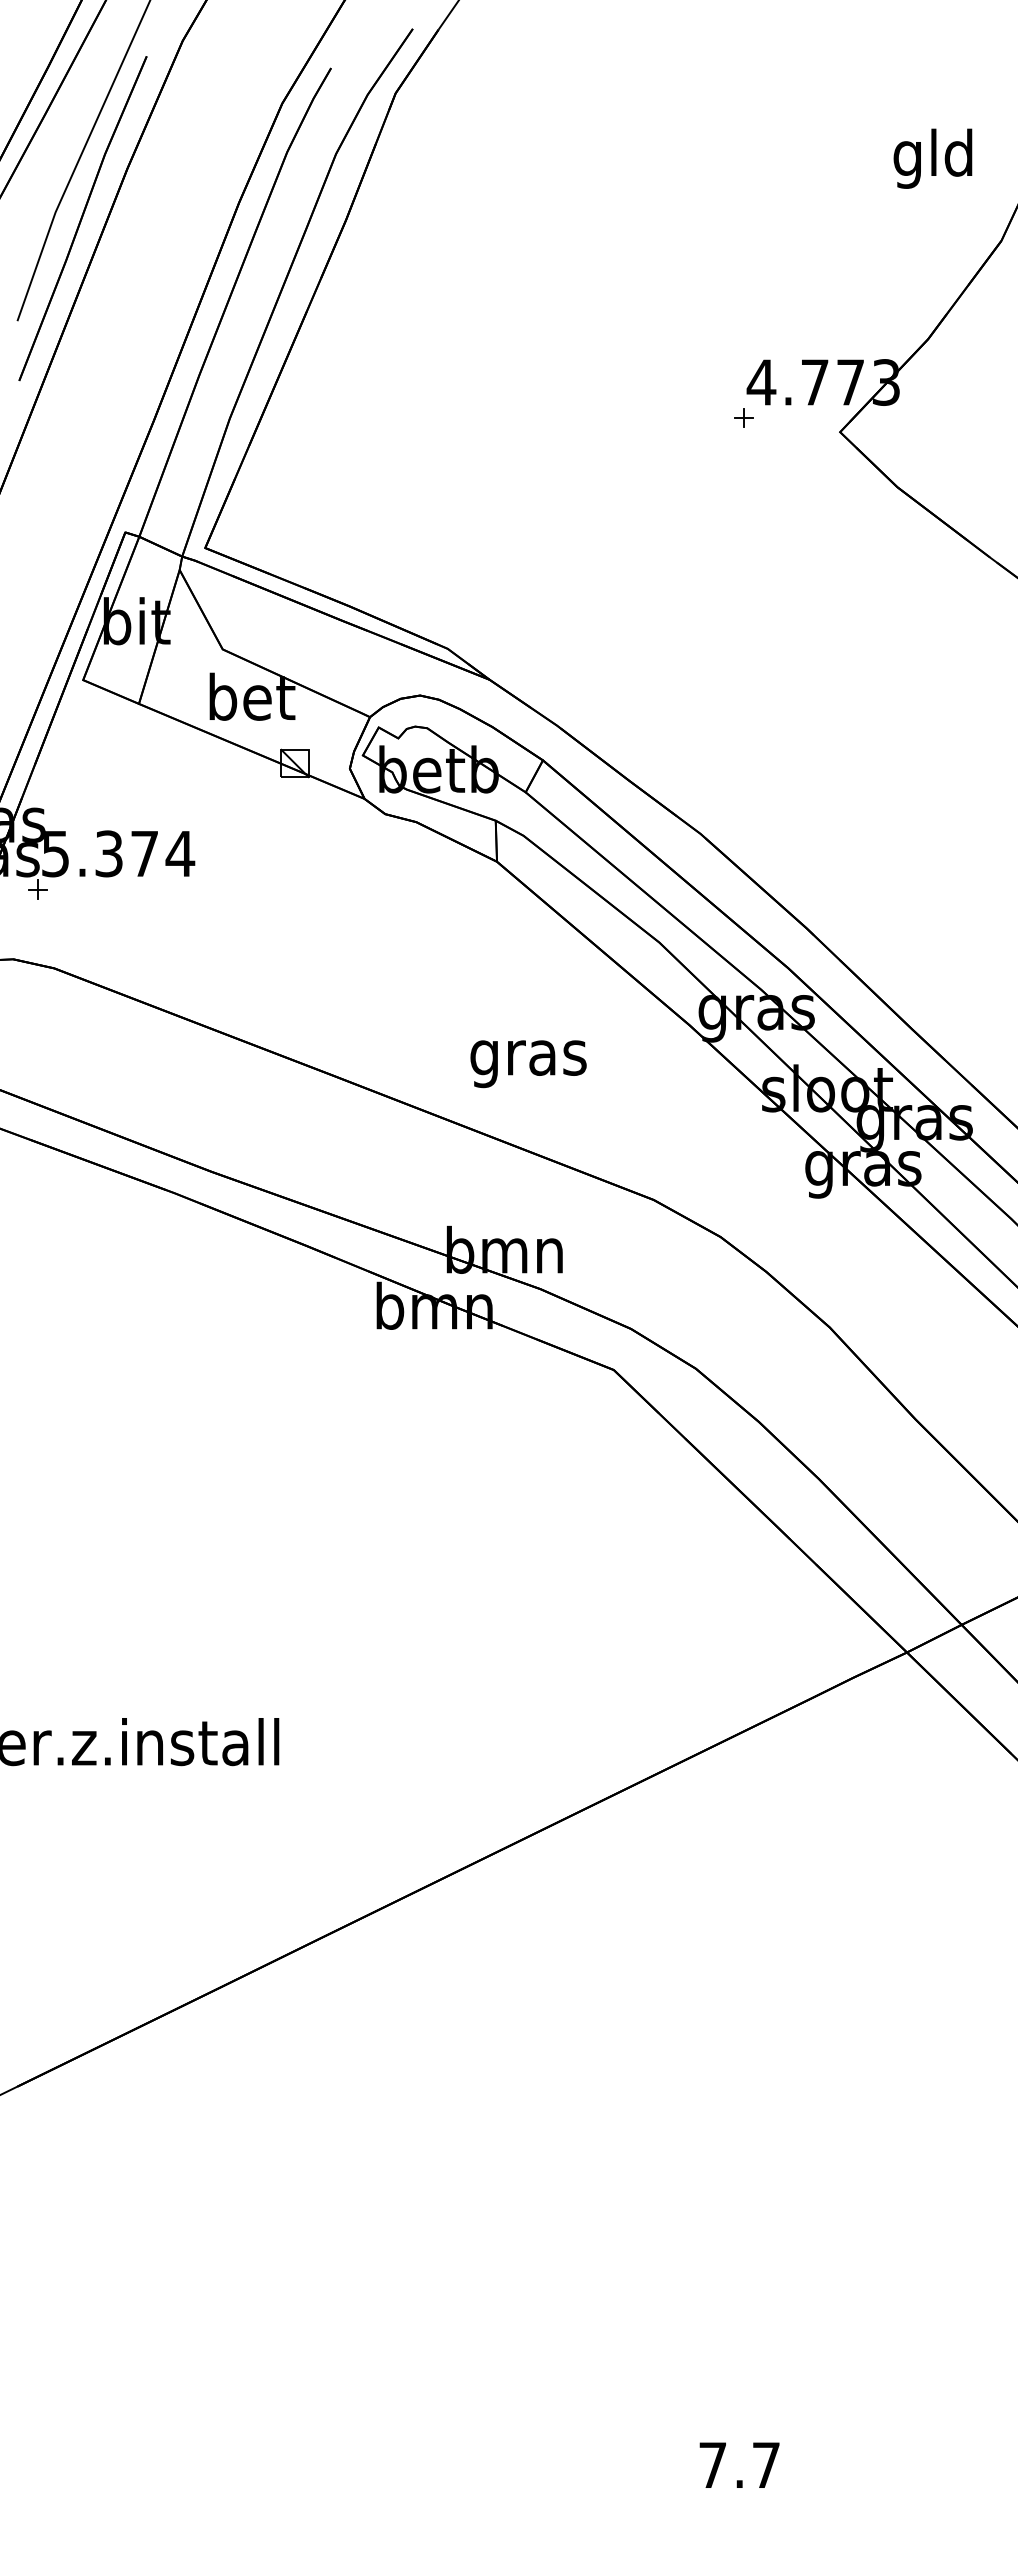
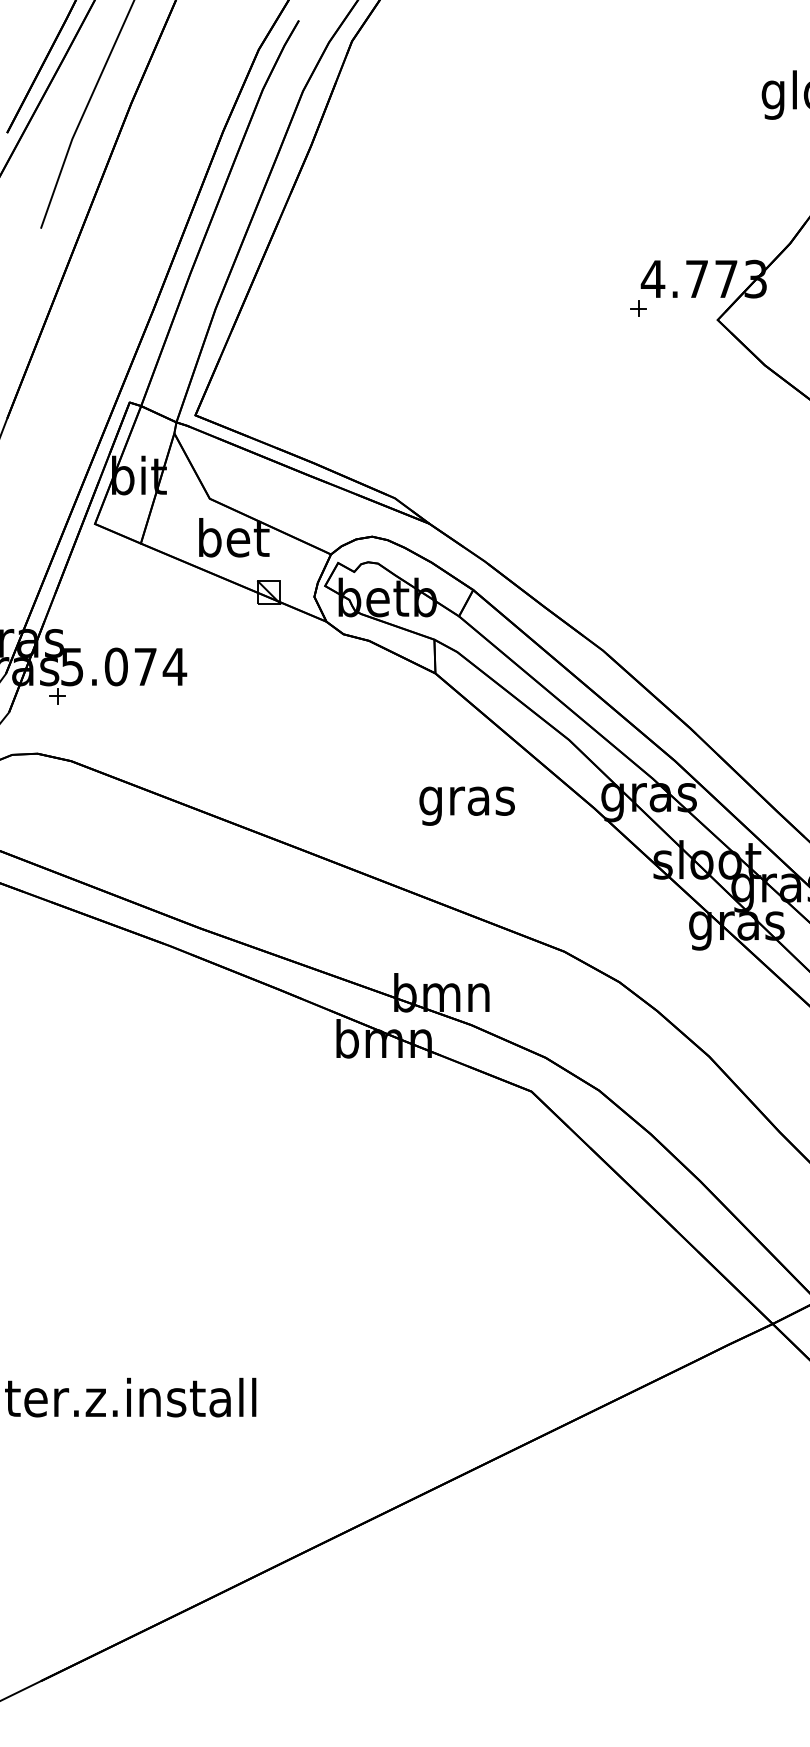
part: (82, 218) -> (94, 144), removed
text: (109, 853) -> (116, 666), 5.374 -> 5.074
text: (528, 1064) -> (467, 806), moved

